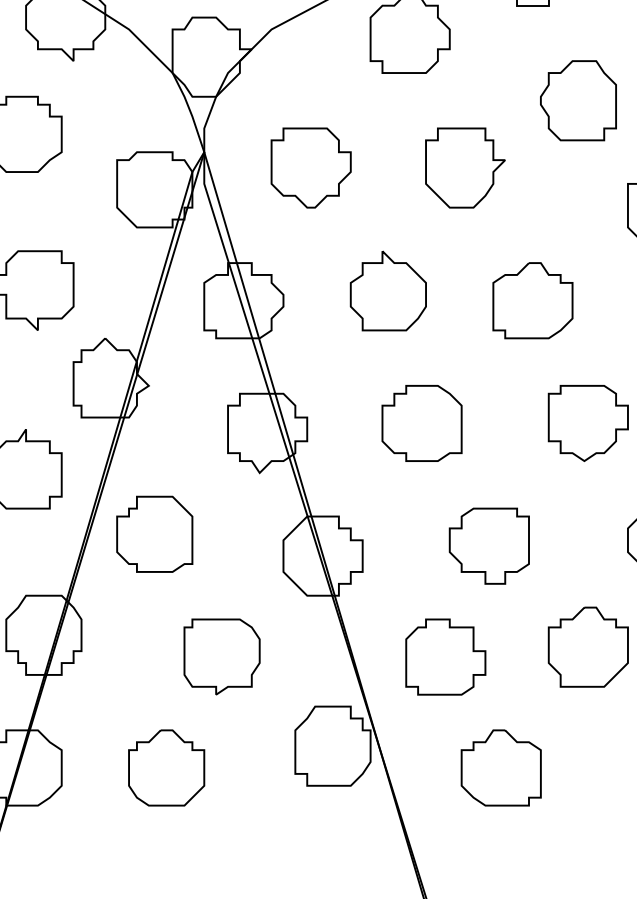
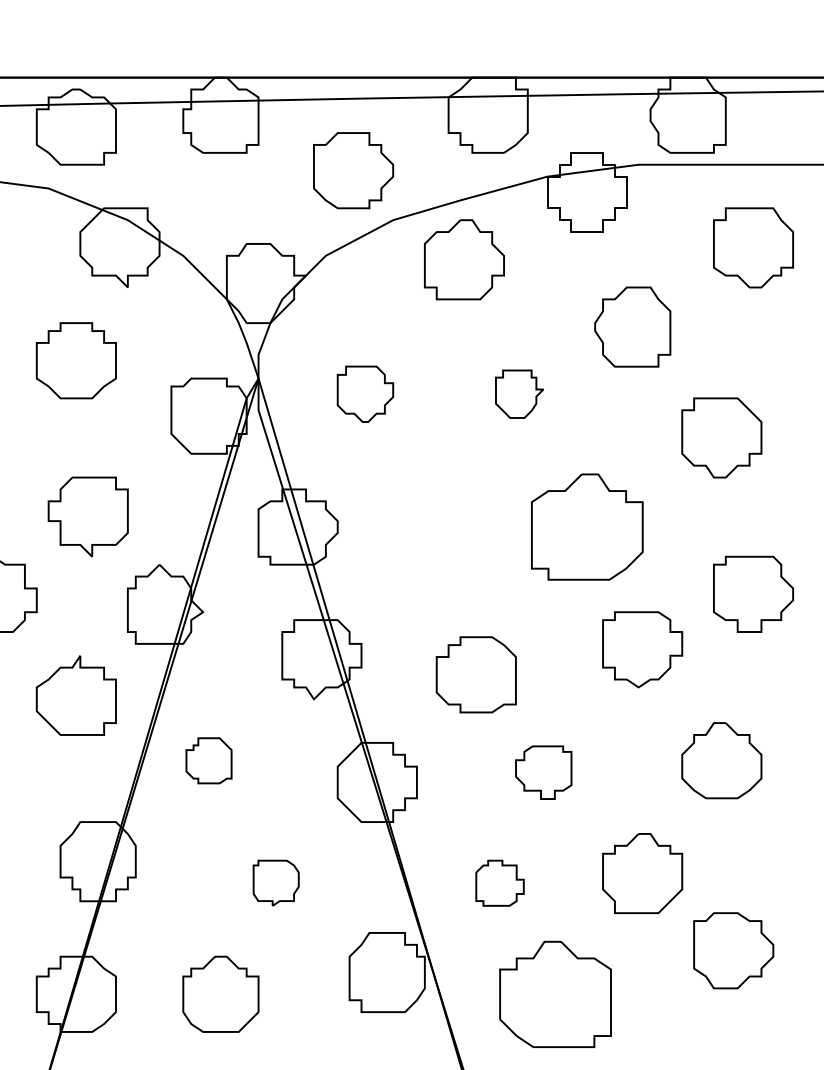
part: (311, 167) -> (365, 393), size x0.7
part: (465, 167) -> (519, 393), size x0.6
part: (388, 291) -> (442, 517), removed
part: (532, 300) -> (586, 526), size x1.4
part: (421, 423) -> (475, 674), moved
part: (154, 534) -> (208, 760), size x0.6
part: (489, 546) -> (543, 772), size x0.7
part: (221, 656) -> (275, 882), size x0.6
part: (445, 656) -> (499, 882), size x0.6
part: (501, 767) -> (555, 993), size x1.4

